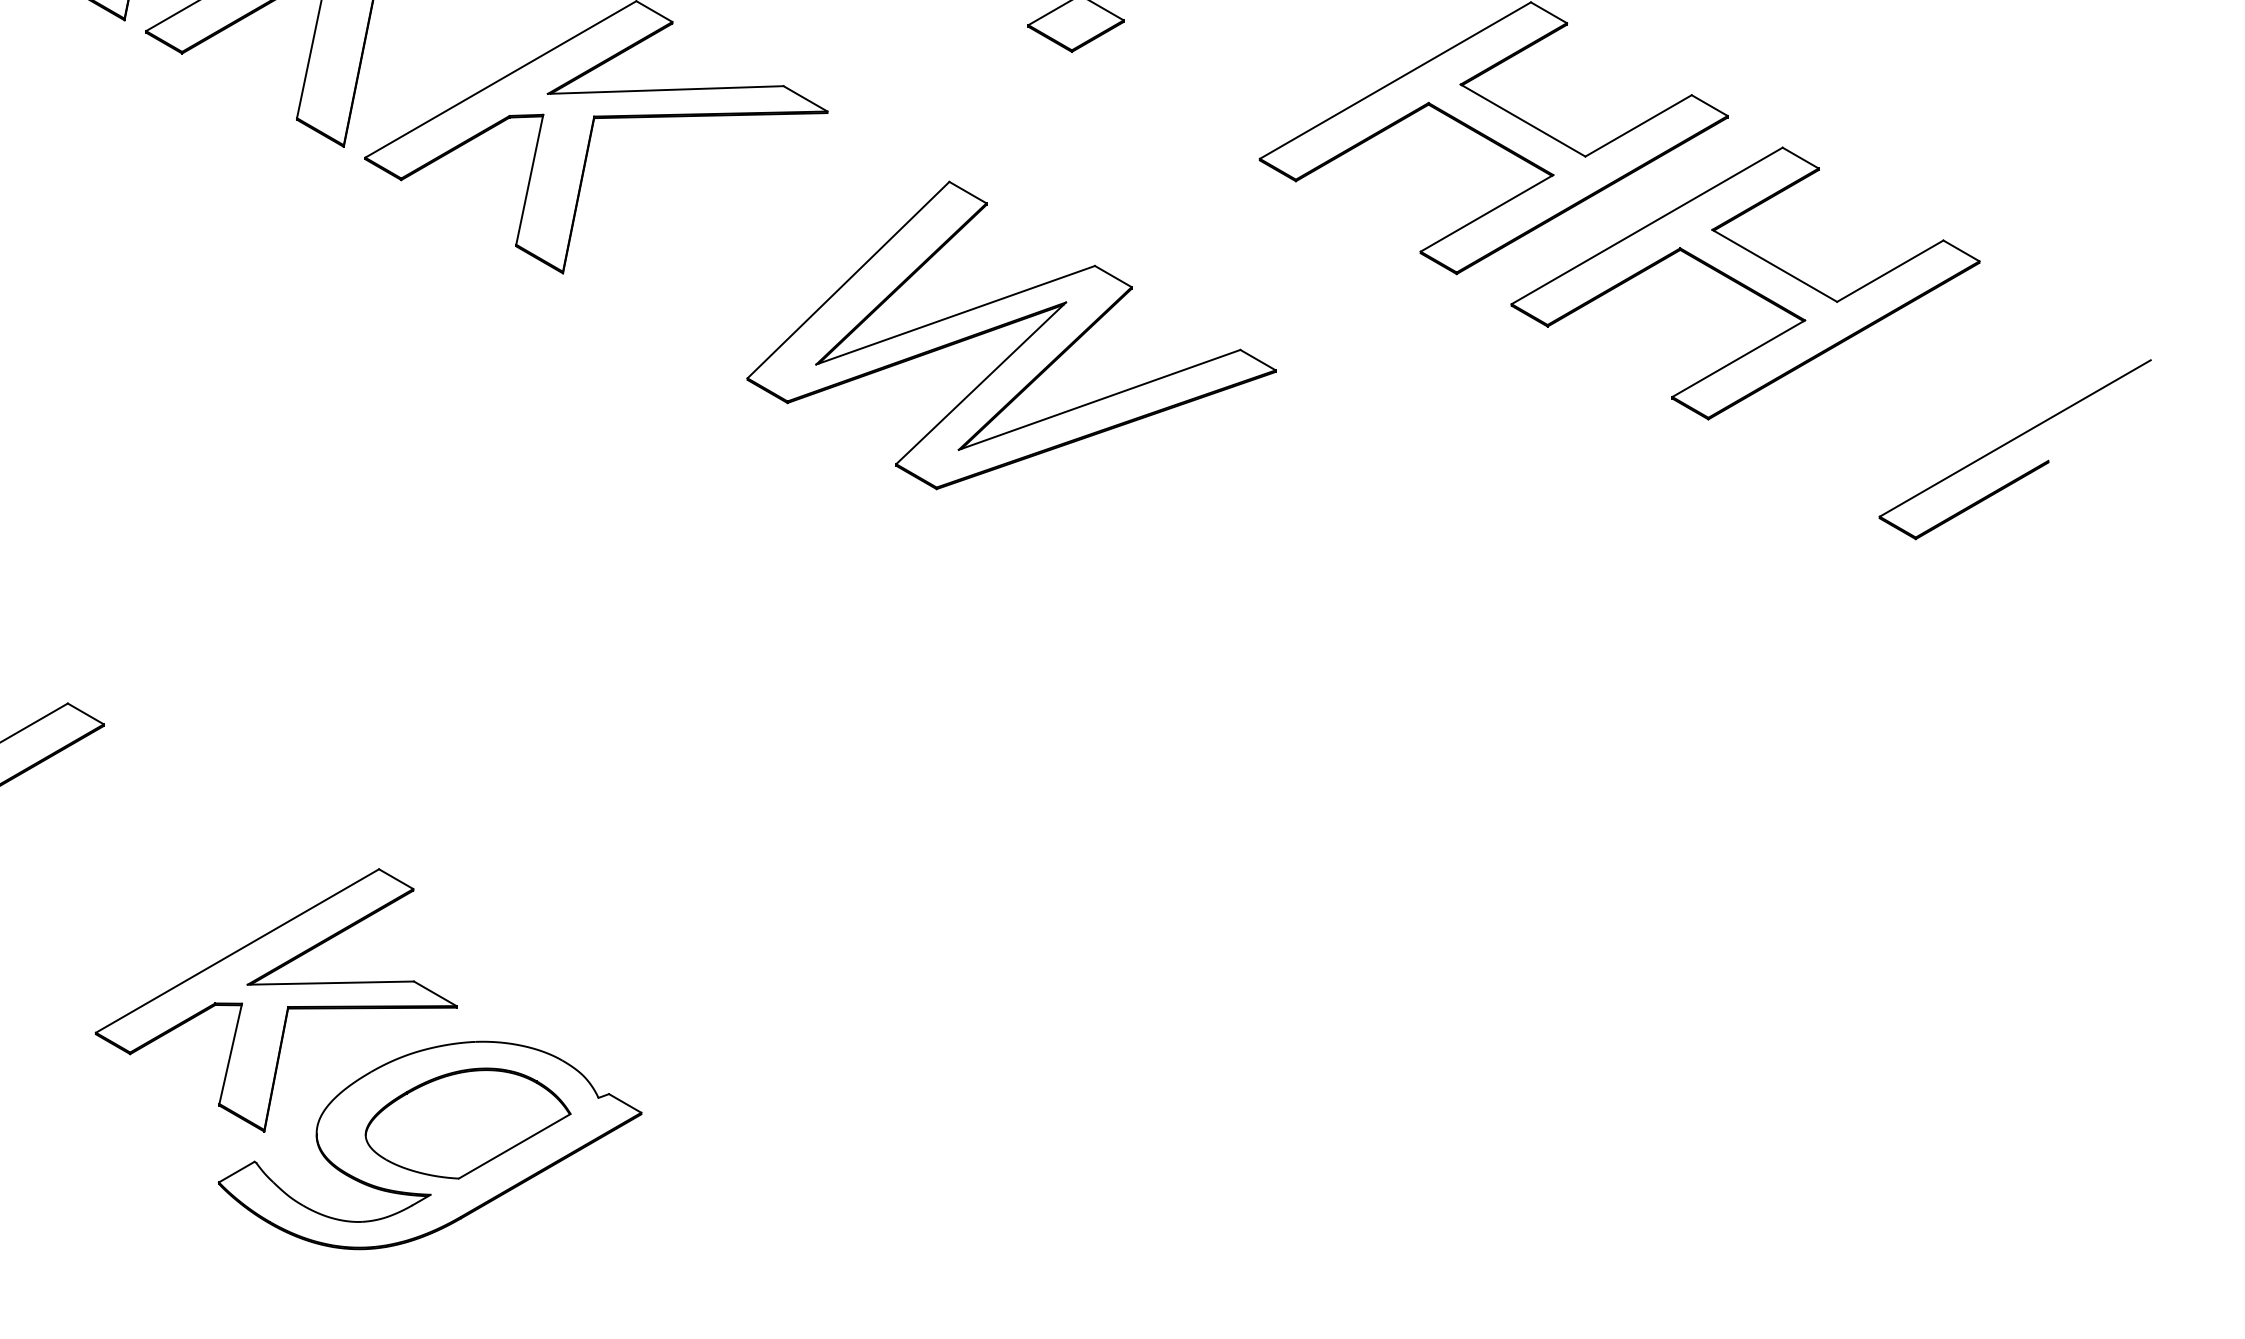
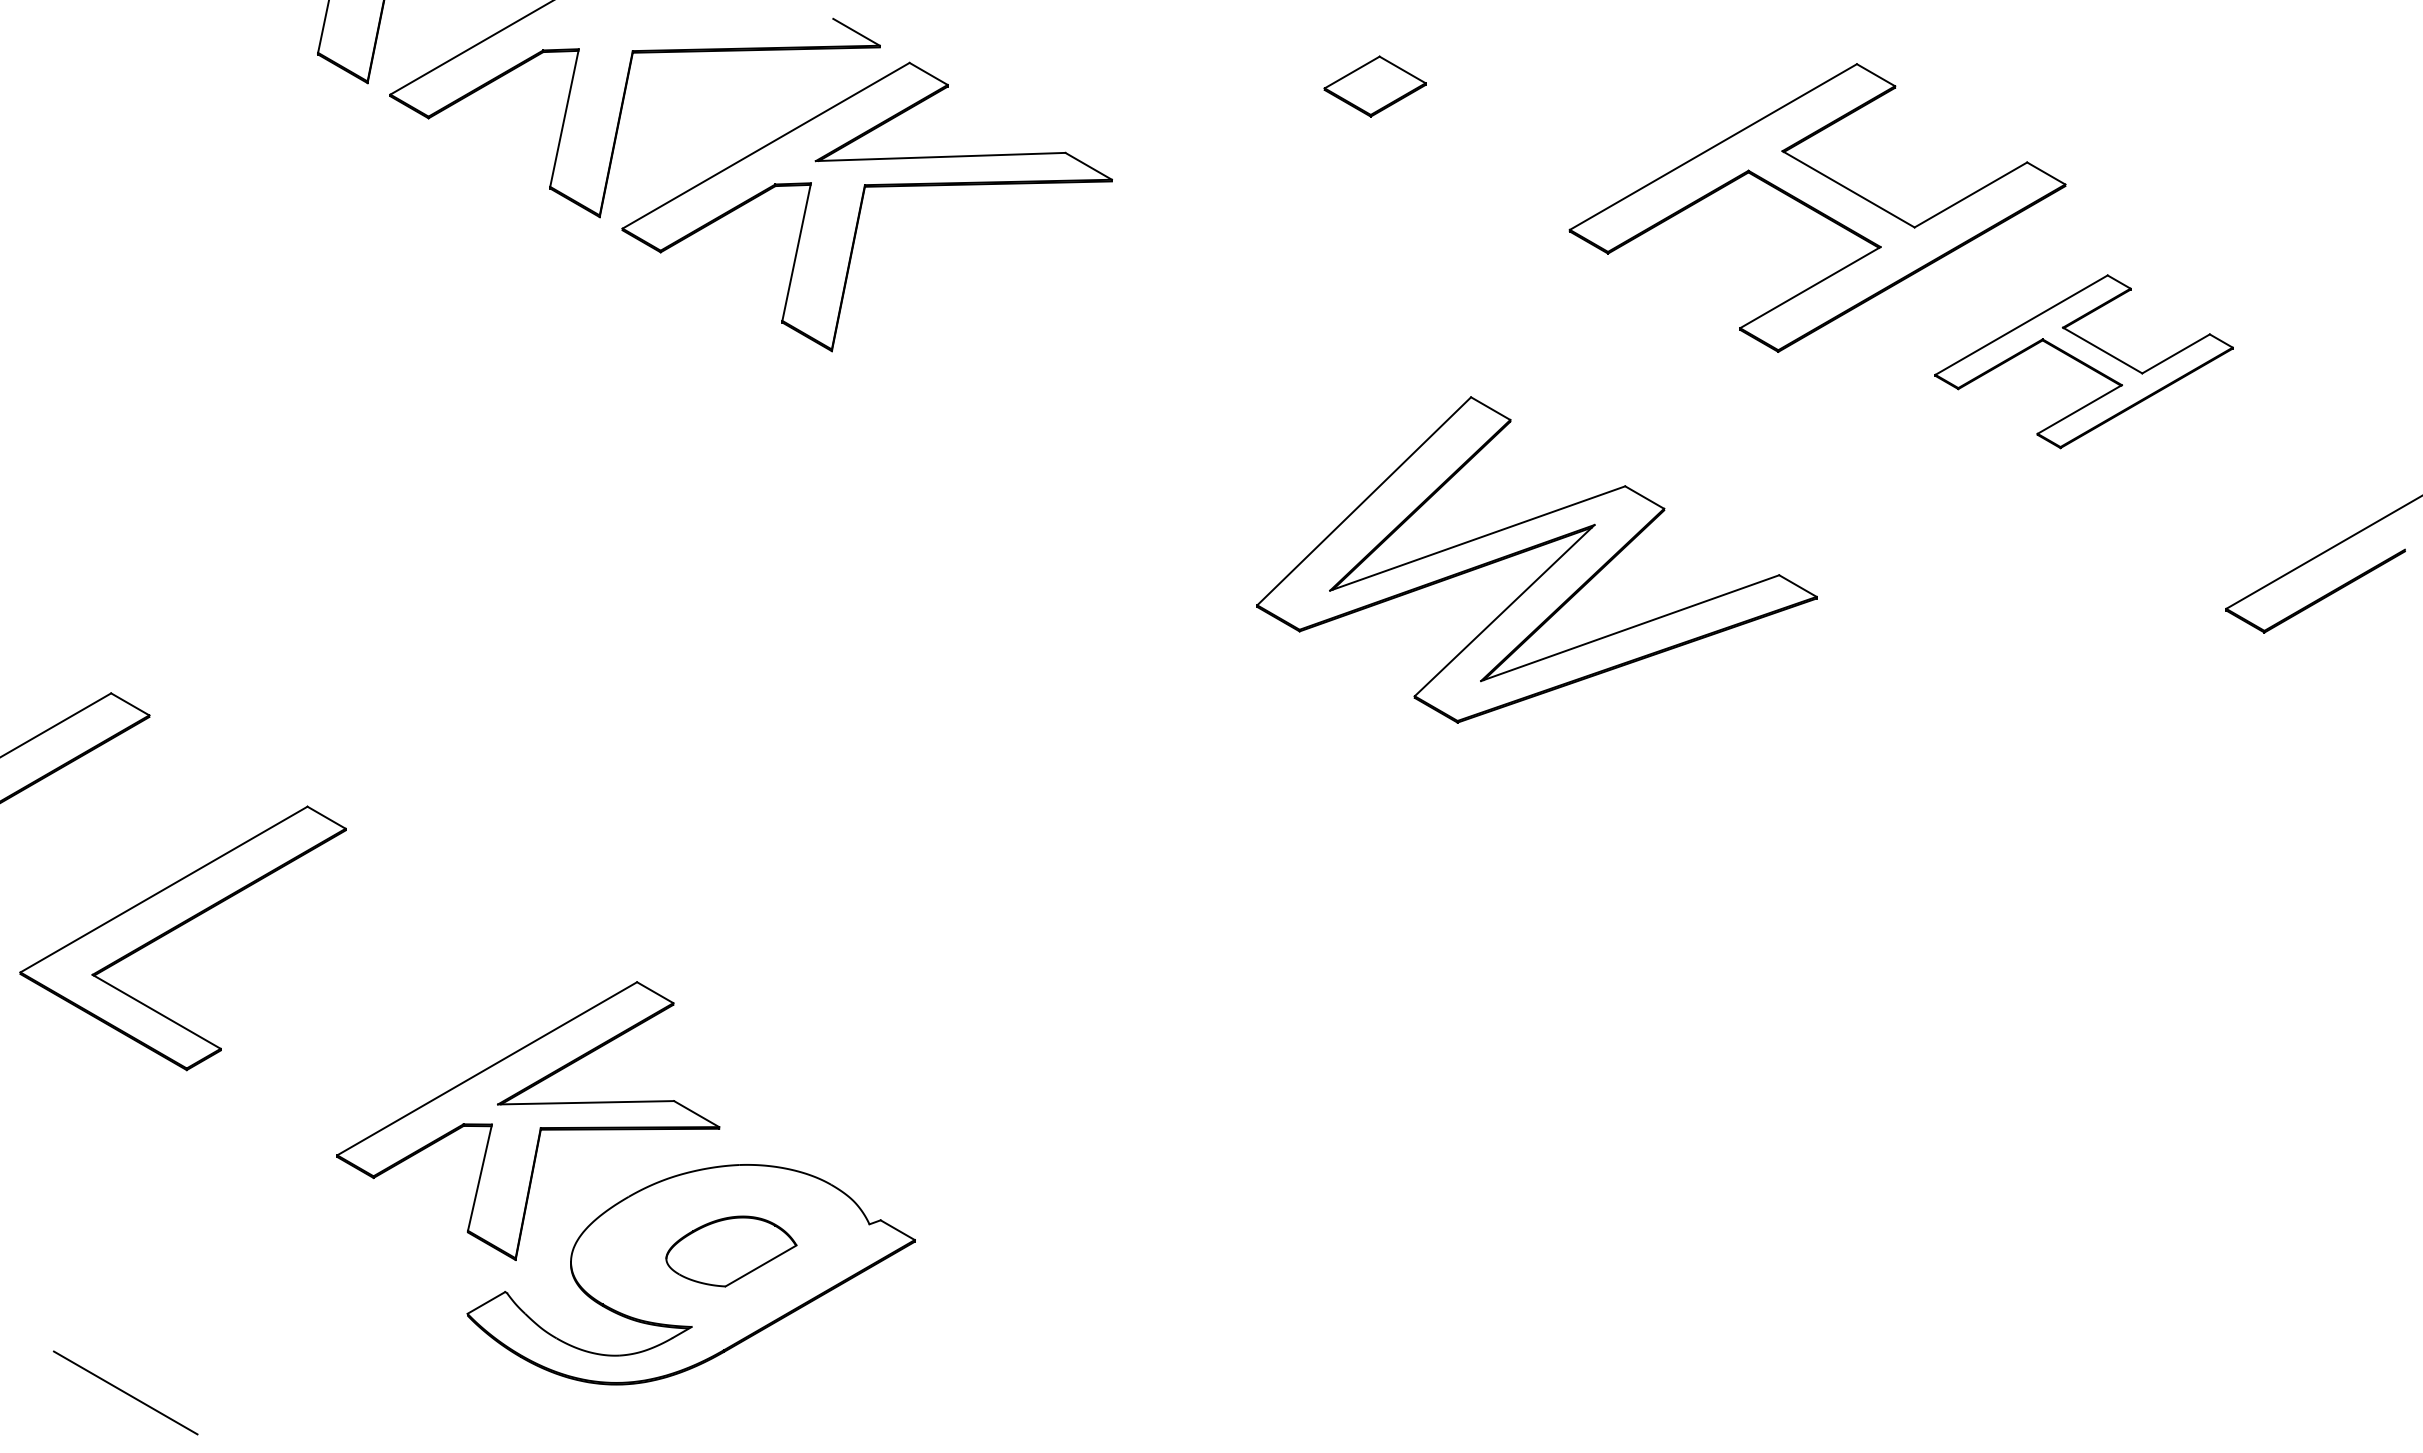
part: (1744, 283) -> (2083, 361), size x0.6
part: (1008, 325) -> (1533, 549), moved
part: (468, 1123) -> (731, 1251), size x0.6

